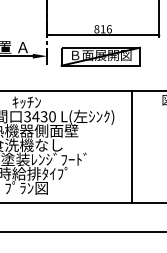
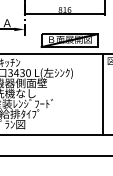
part: (100, 56) -> (69, 40), moved
line: (131, 146) -> (102, 94), moved

